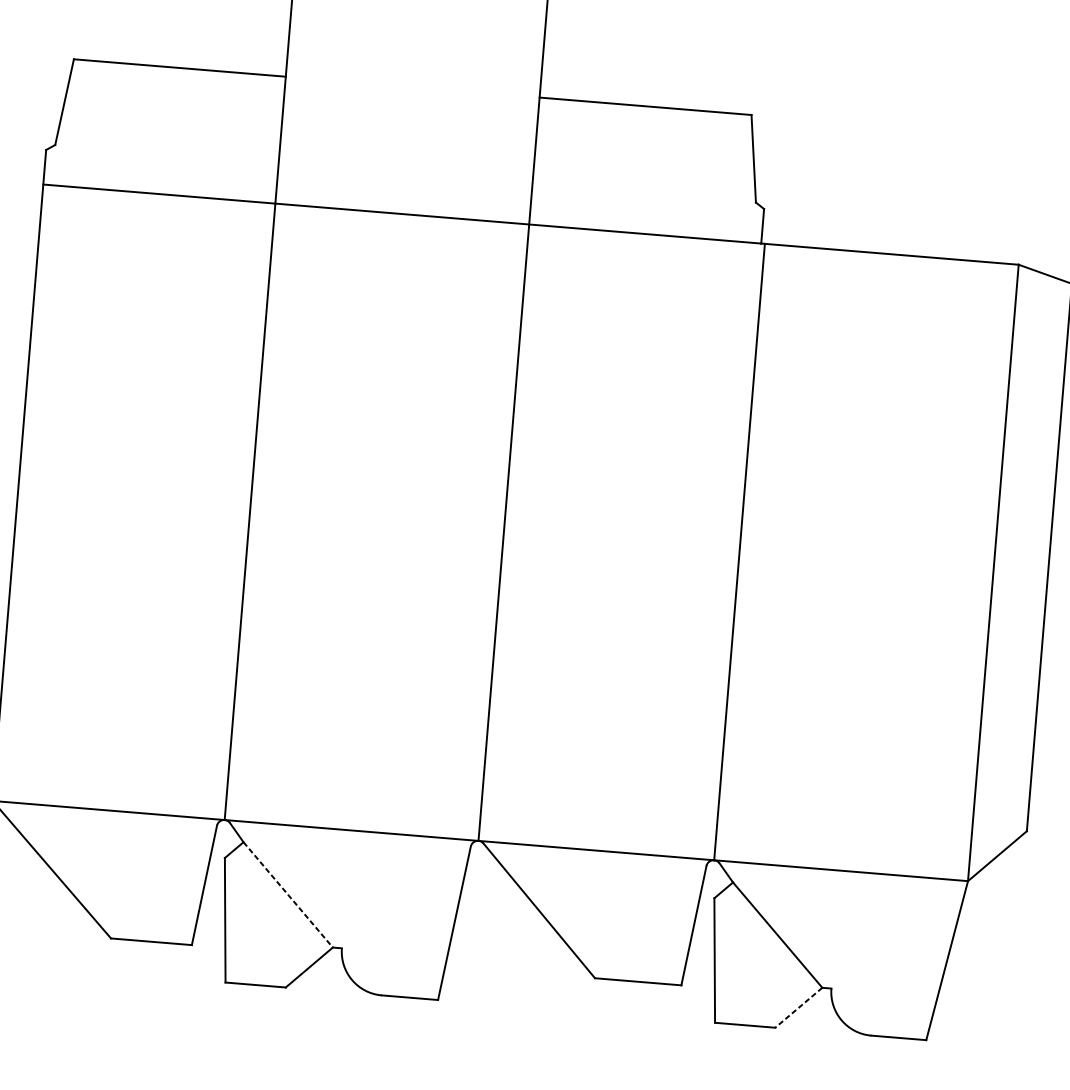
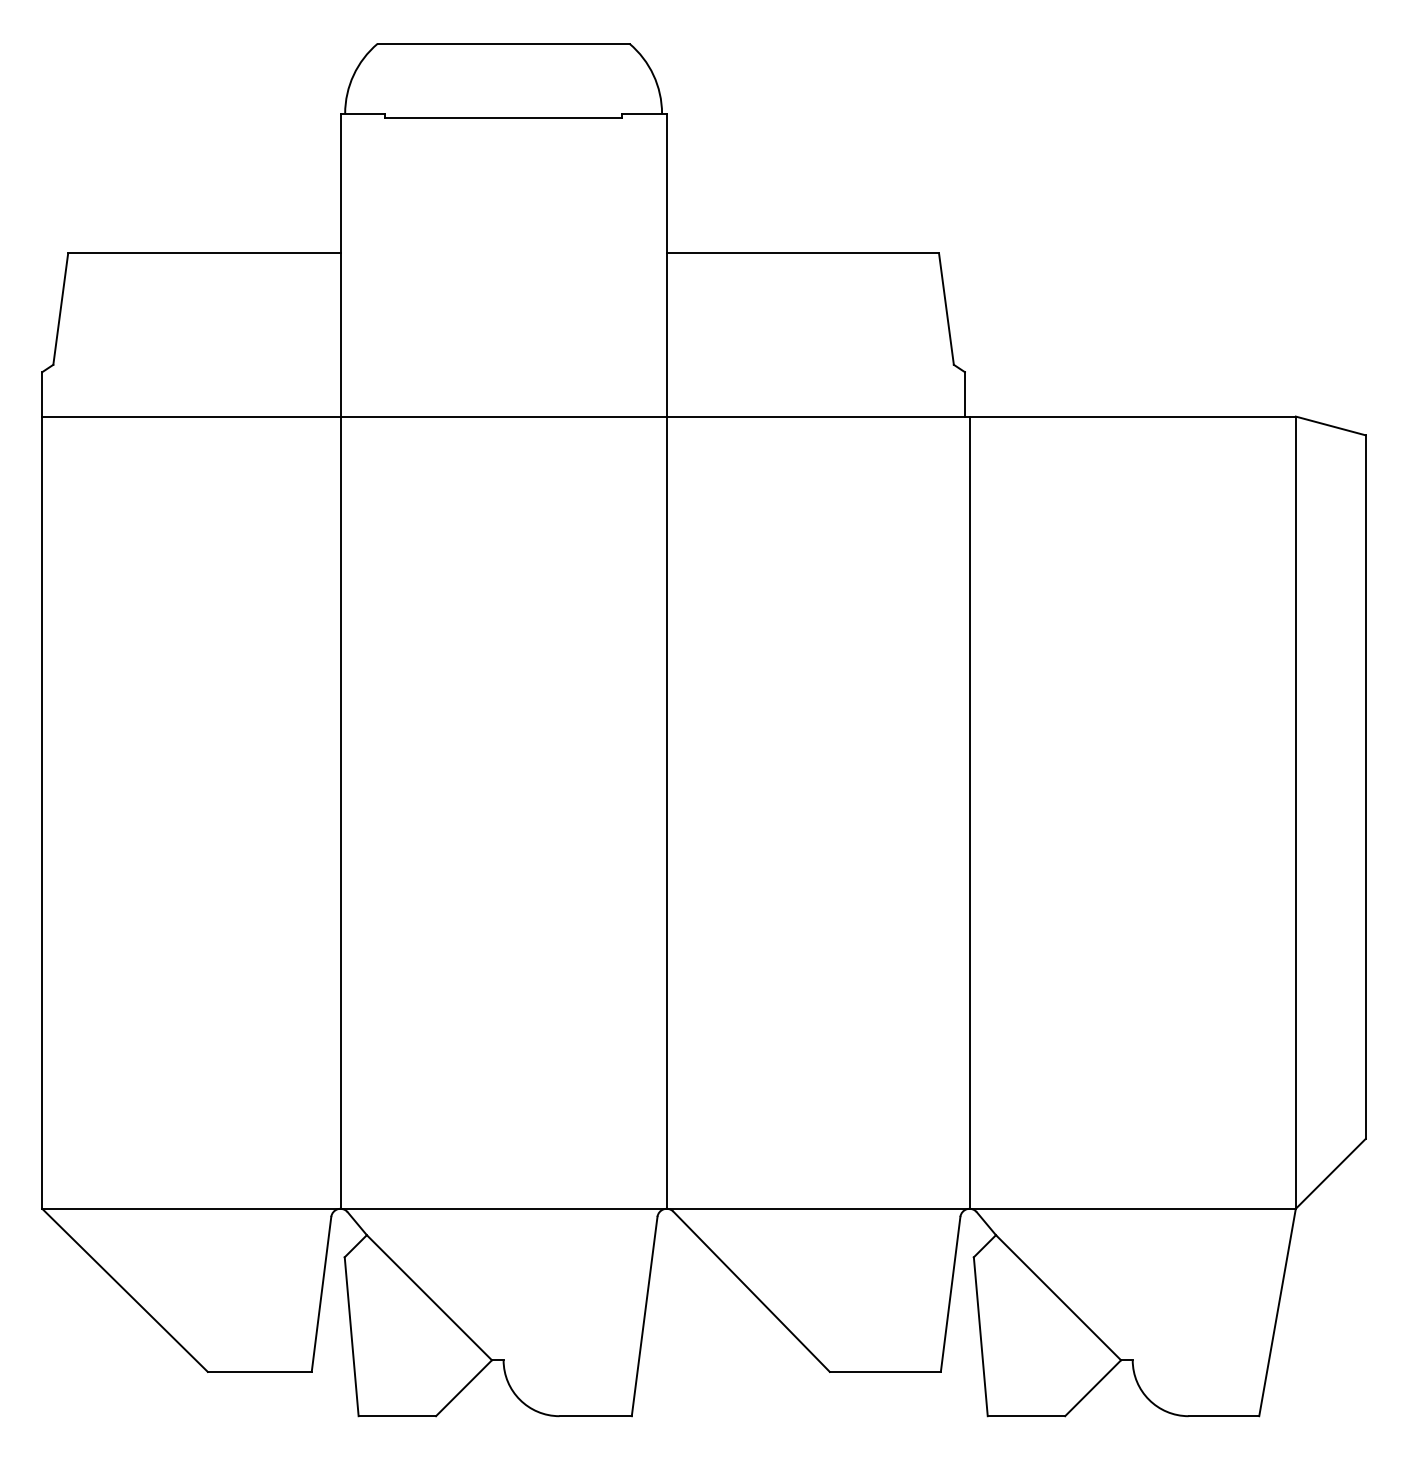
line: (288, 895) -> (429, 1298), dashed -> solid
line: (799, 1008) -> (1093, 1388), dashed -> solid

